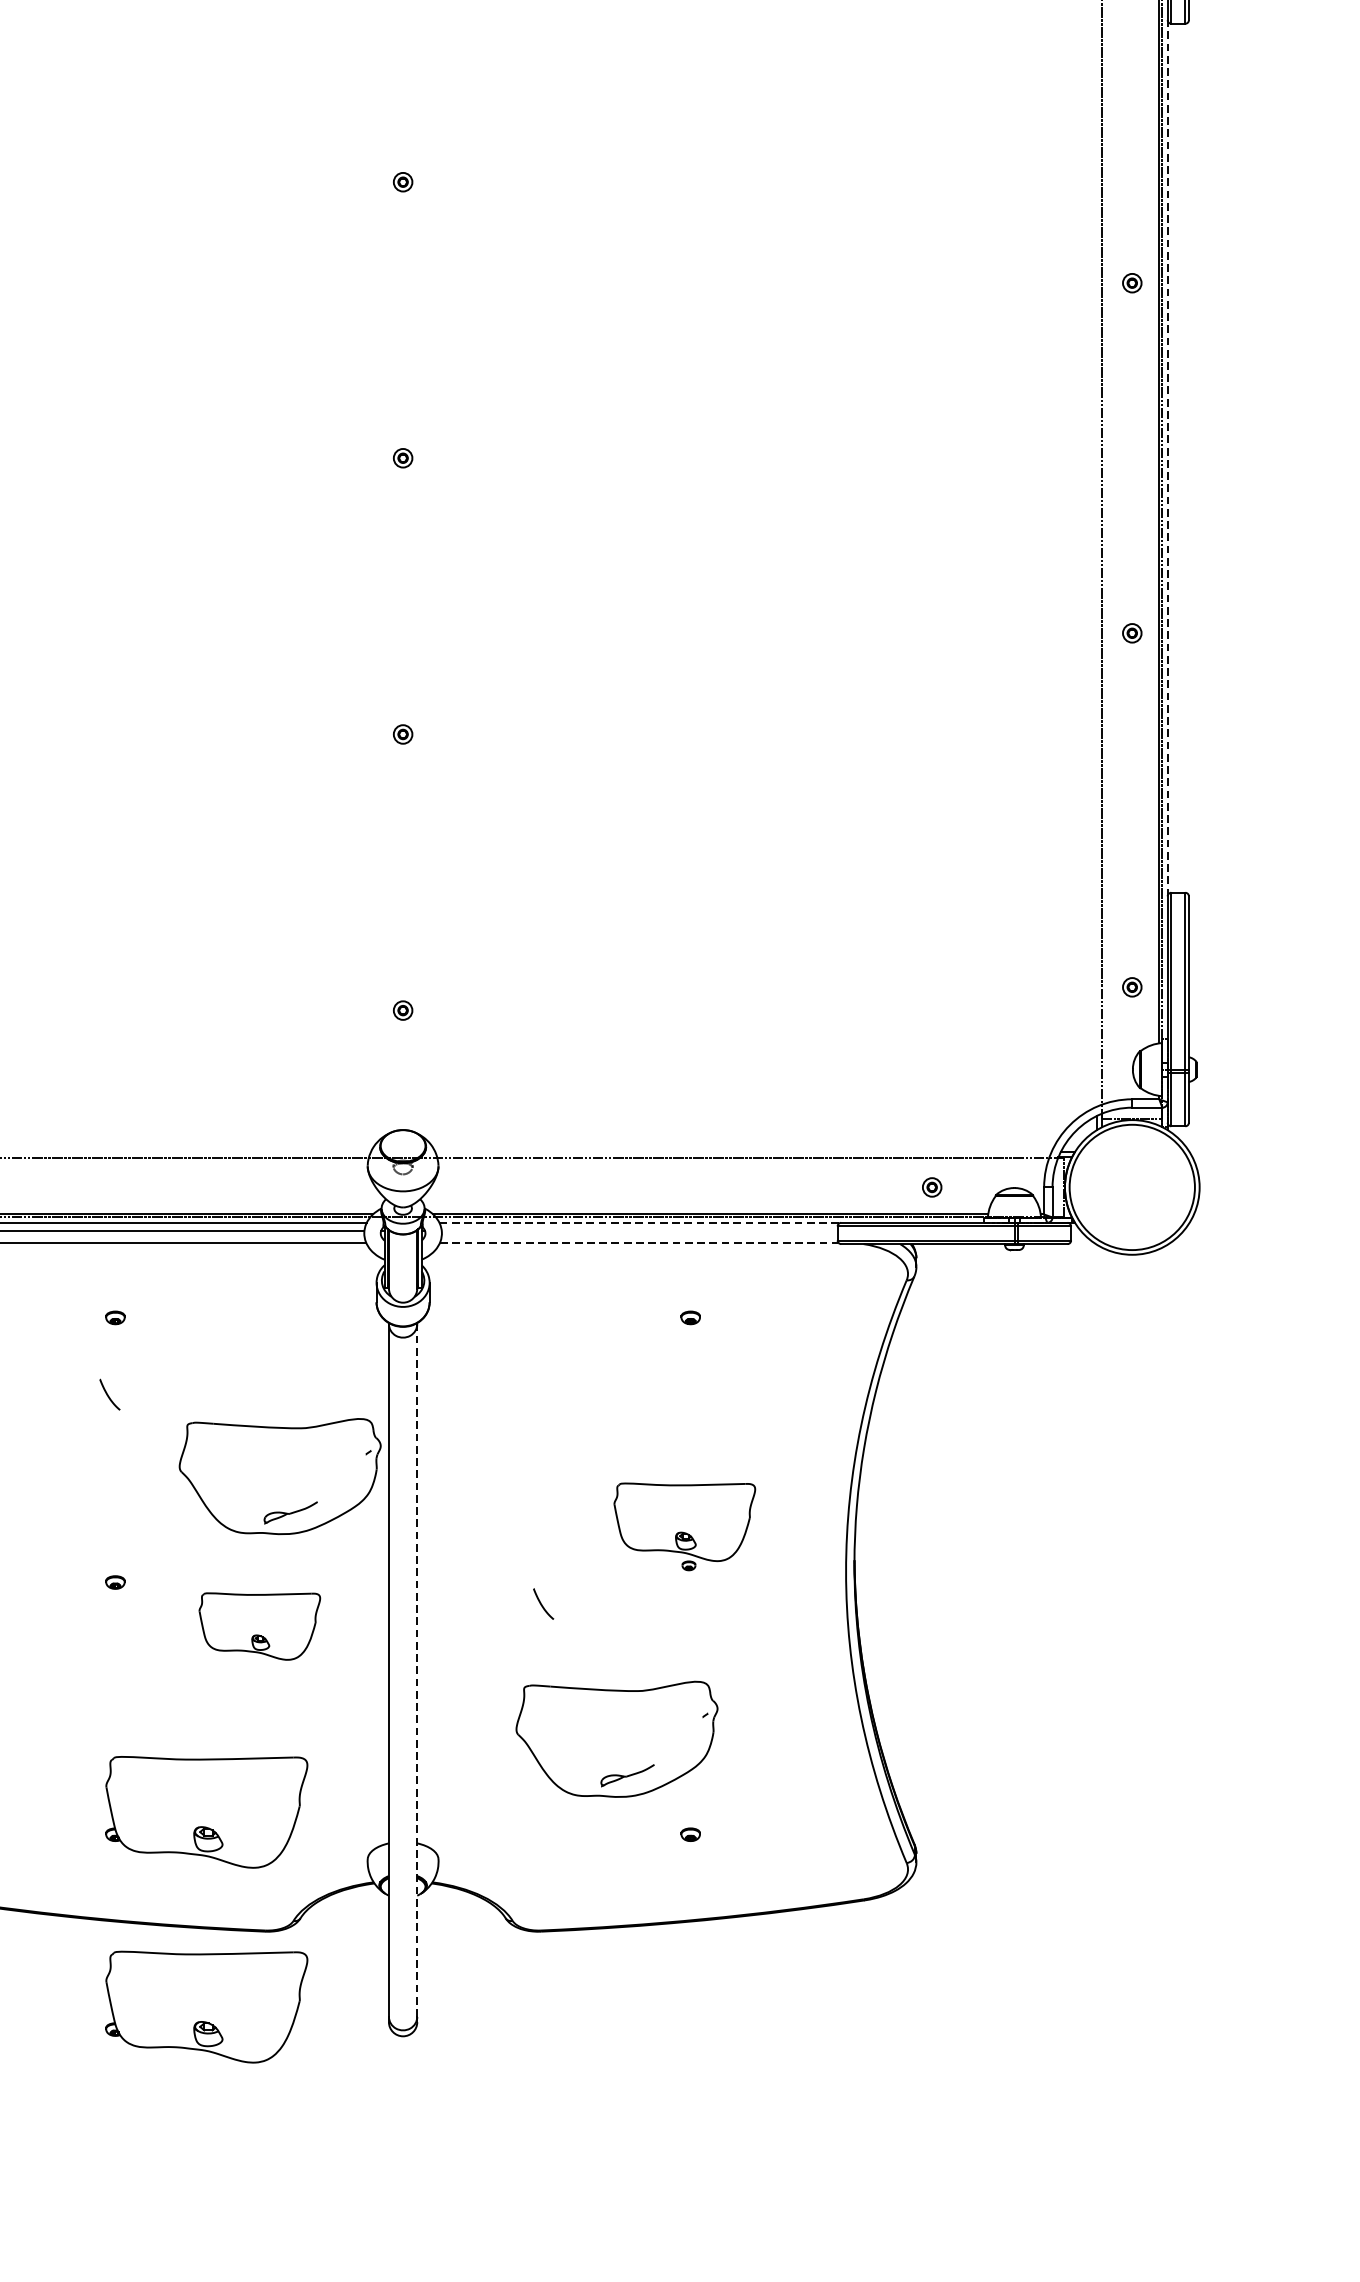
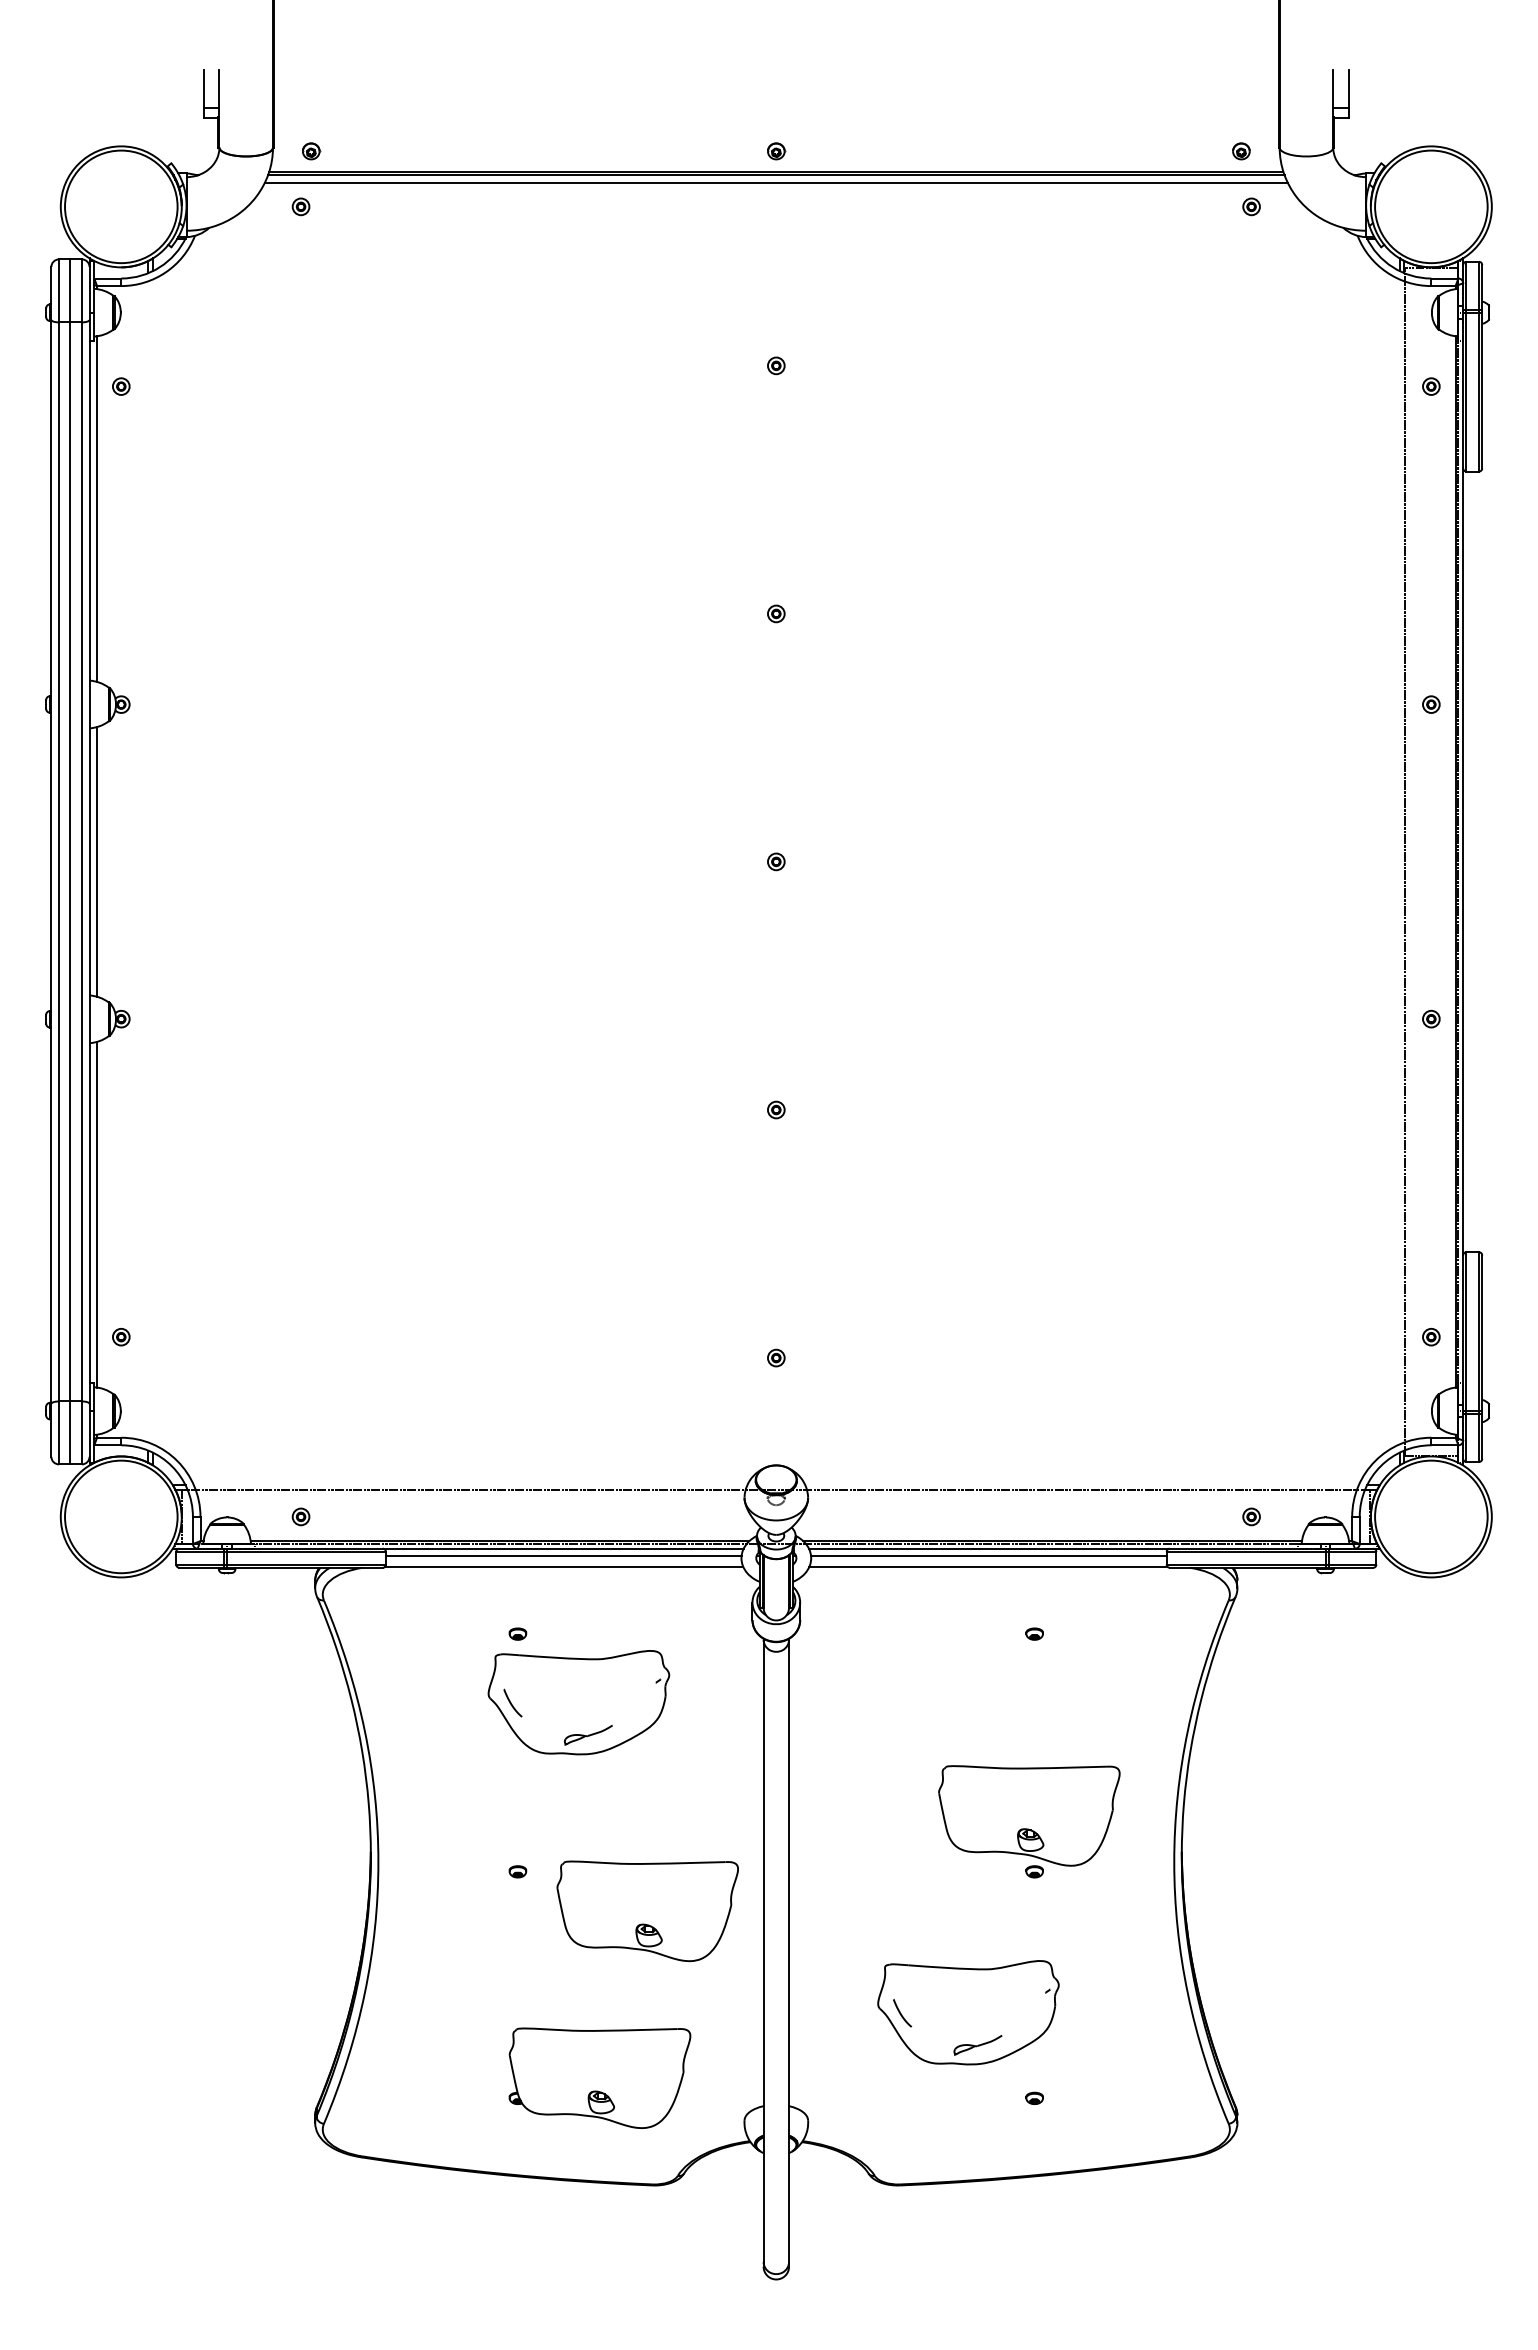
line: (1168, 457) -> (1463, 861), dashed -> solid
line: (640, 1222) -> (989, 1548), dashed -> solid
line: (639, 1231) -> (988, 1556), added
line: (639, 1242) -> (988, 1566), dashed -> solid
part: (279, 1476) -> (578, 1702), moved
part: (684, 1526) -> (1029, 1821), size x1.43
curve: (542, 1604) -> (901, 2013), moved
part: (259, 1626) -> (647, 1911), size x1.67
line: (417, 1670) -> (789, 1950), dashed -> solid
part: (206, 2006) -> (599, 2252), removed

